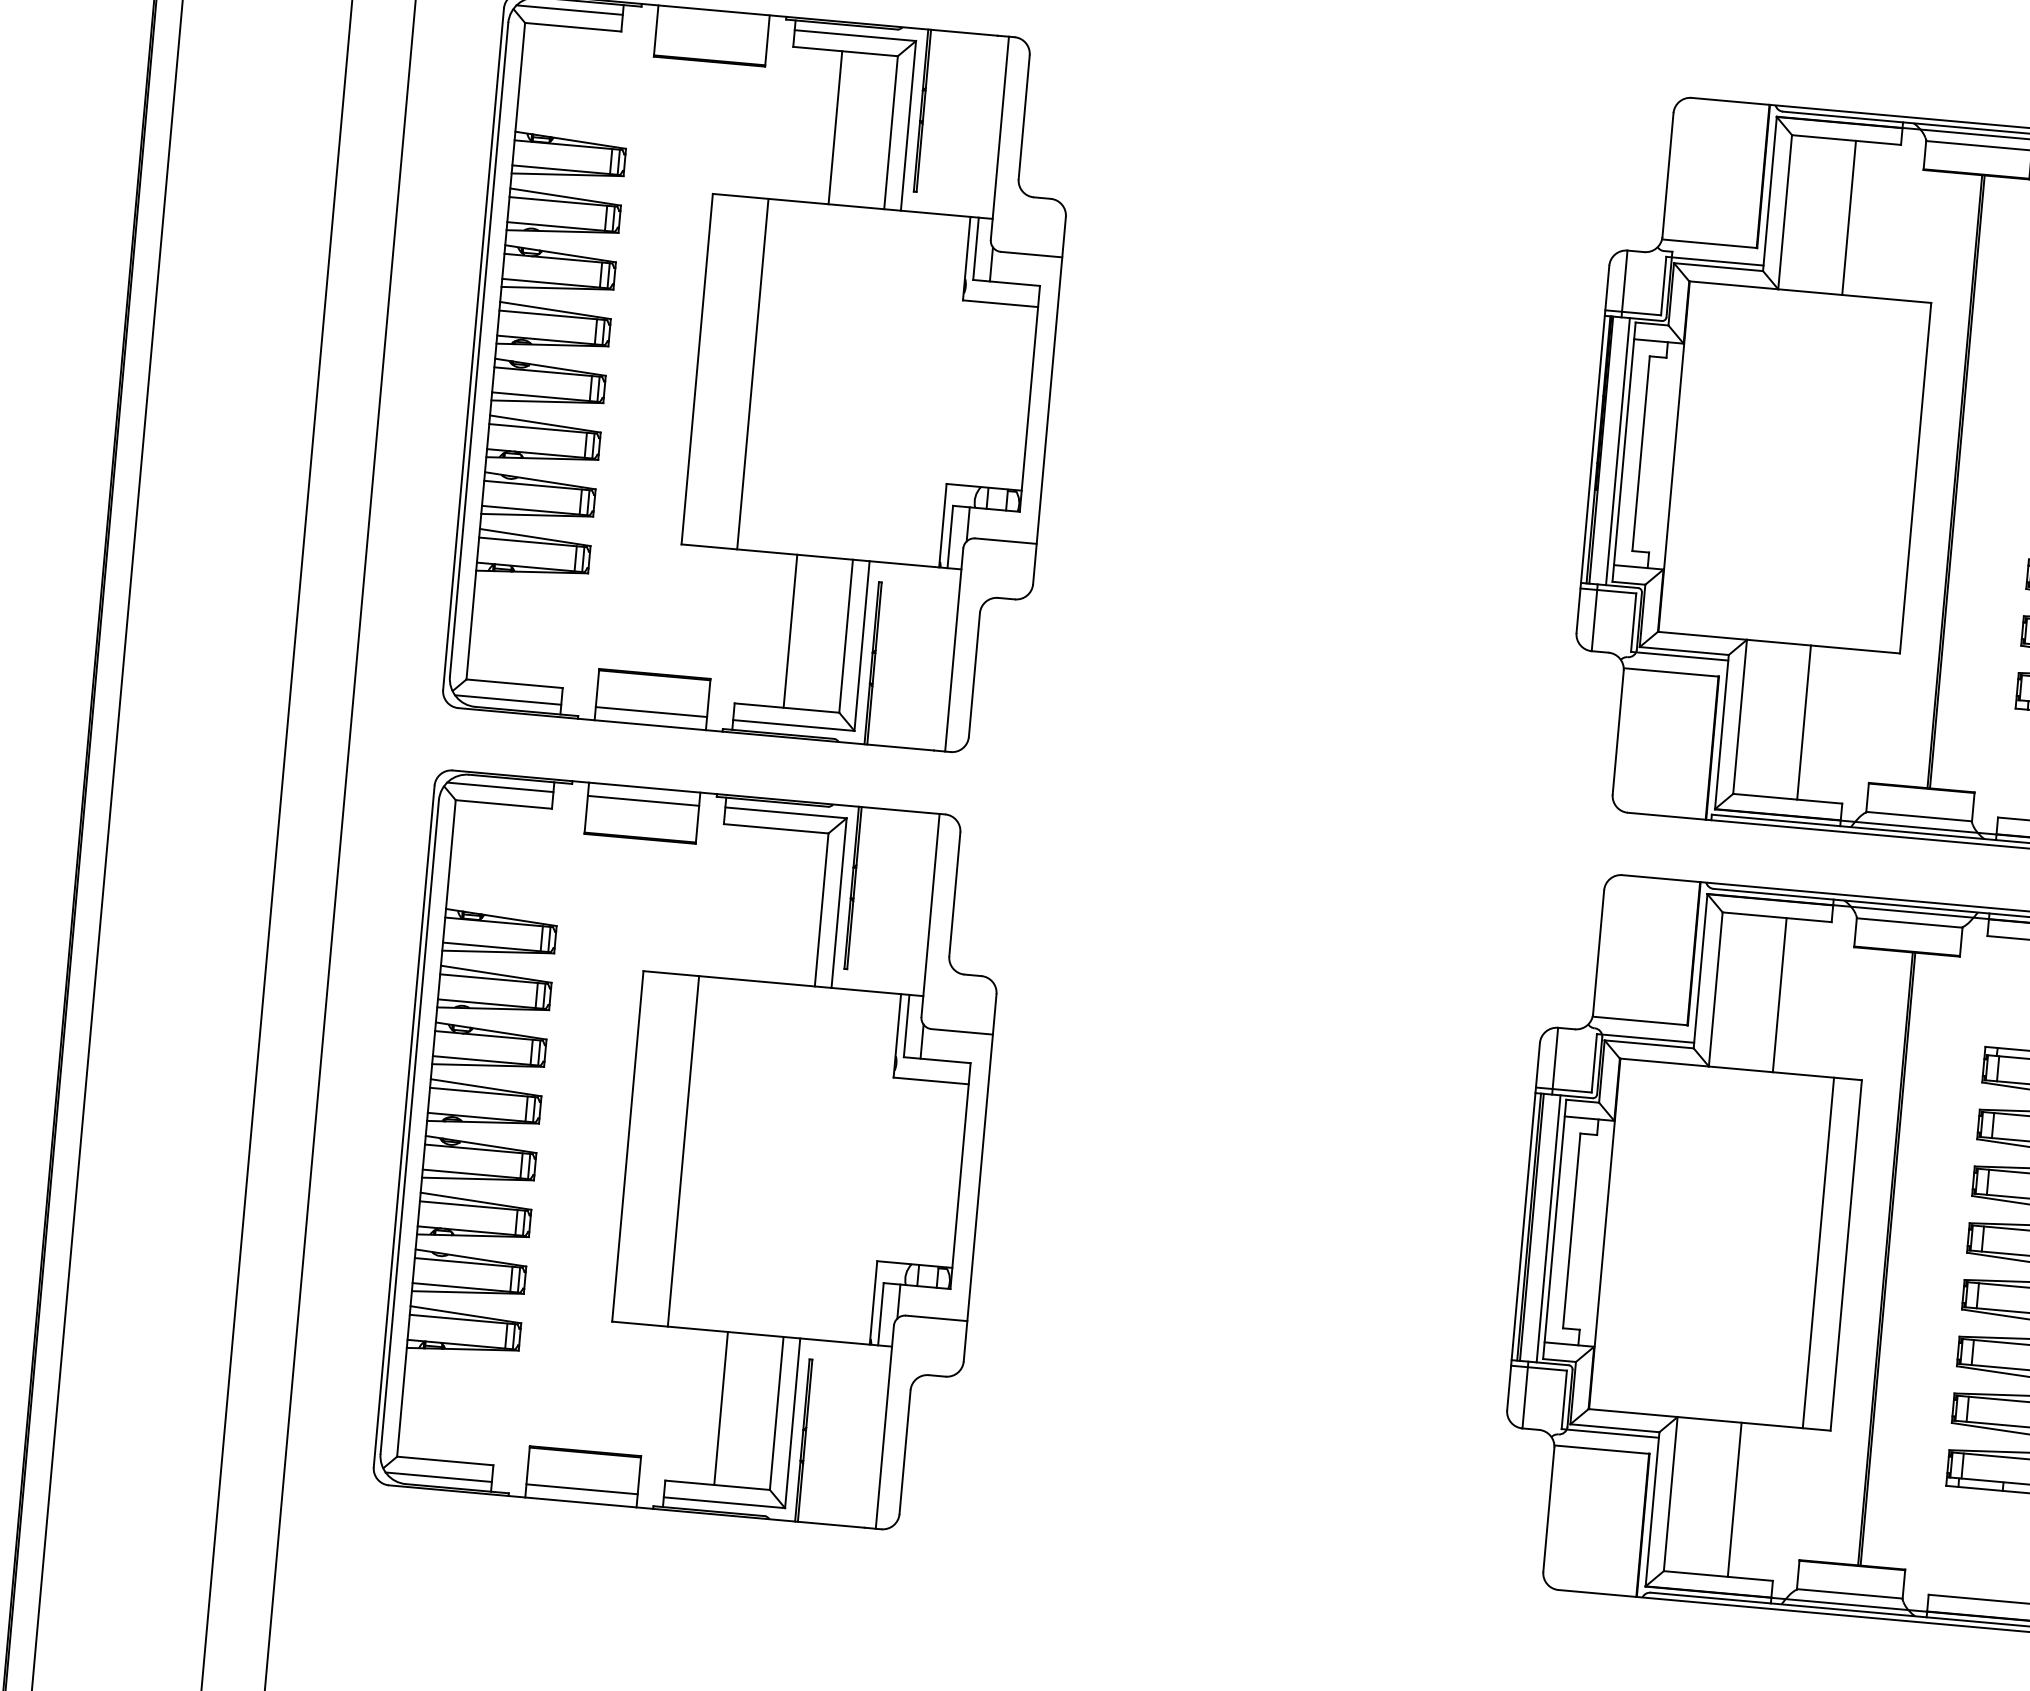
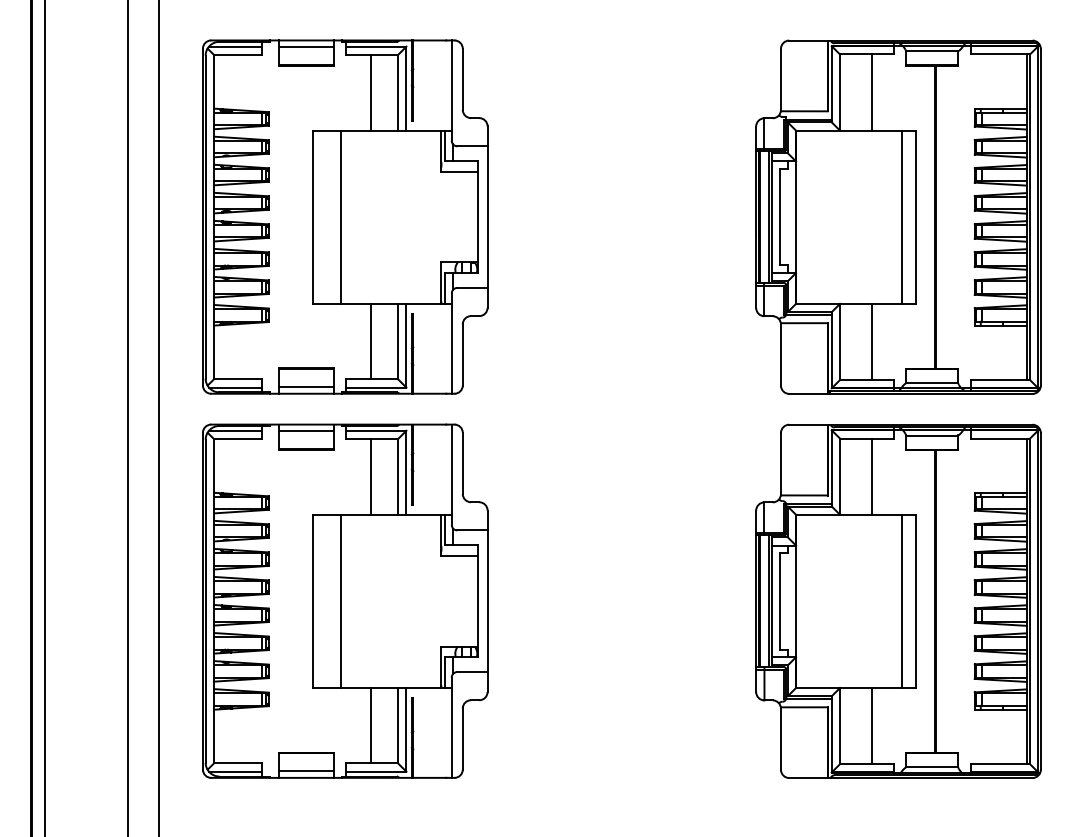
line: (711, 24) -> (305, 47), added
line: (1887, 474) -> (901, 216), added
line: (765, 904) -> (370, 476), added

